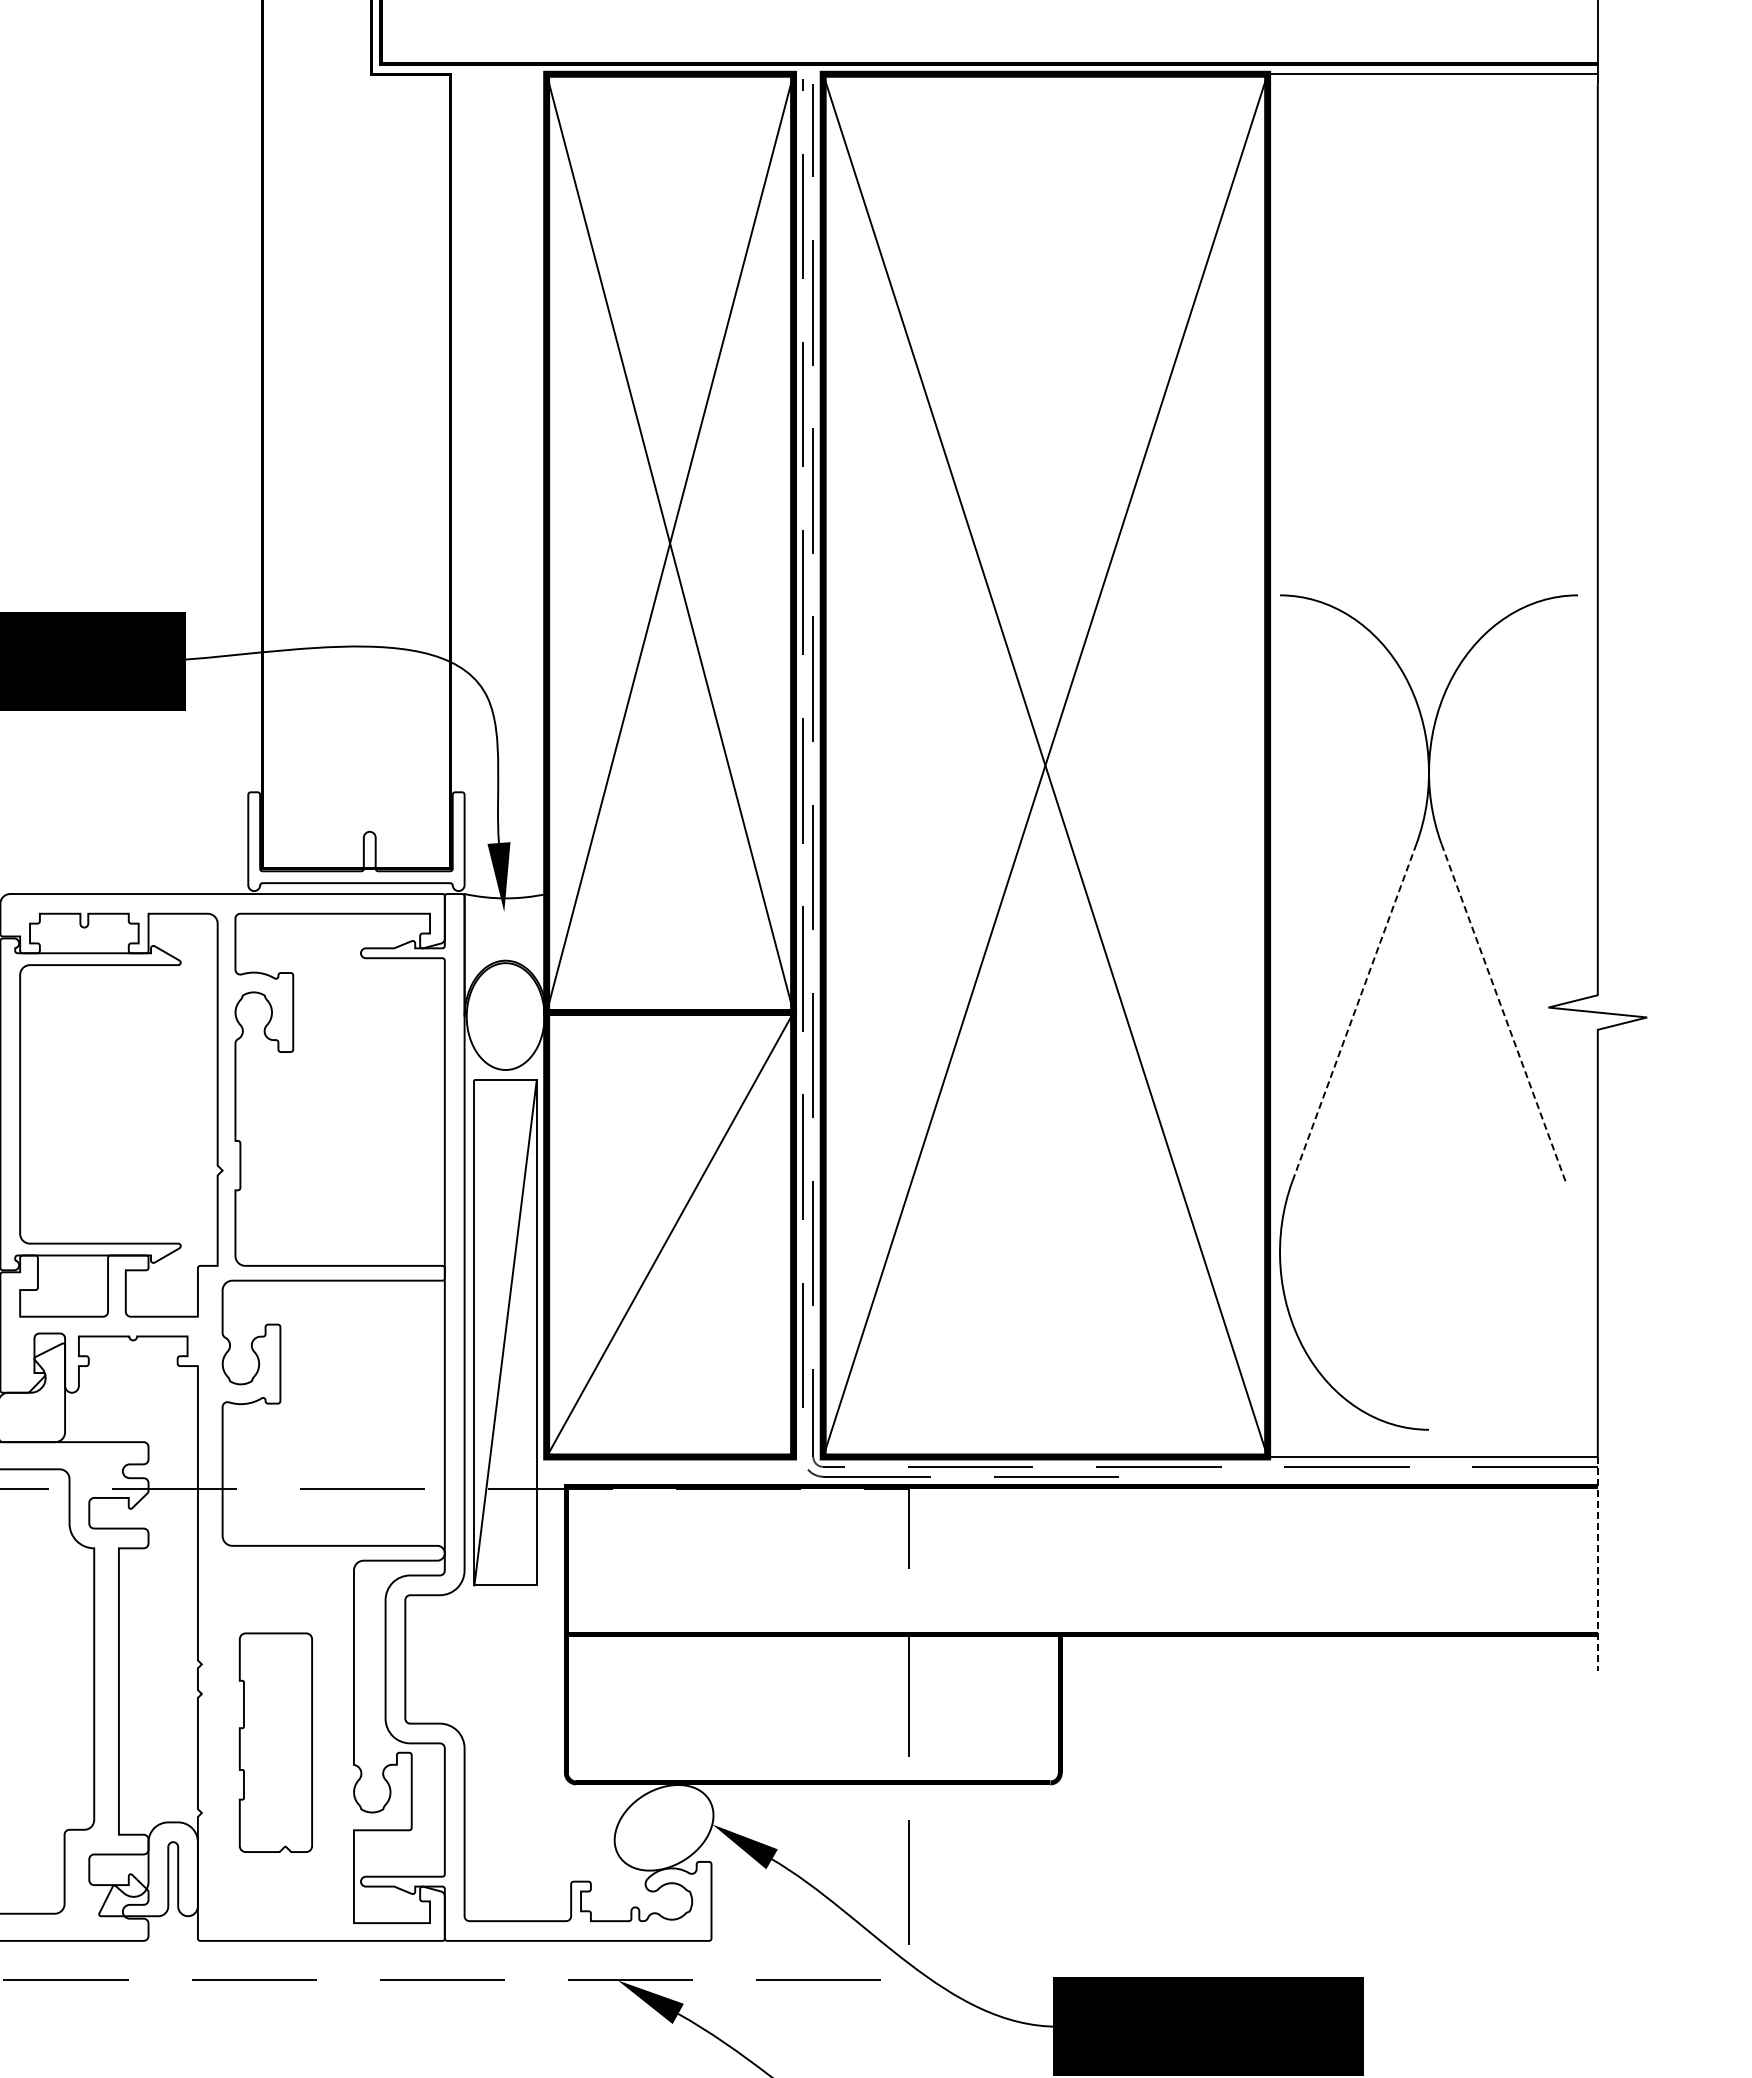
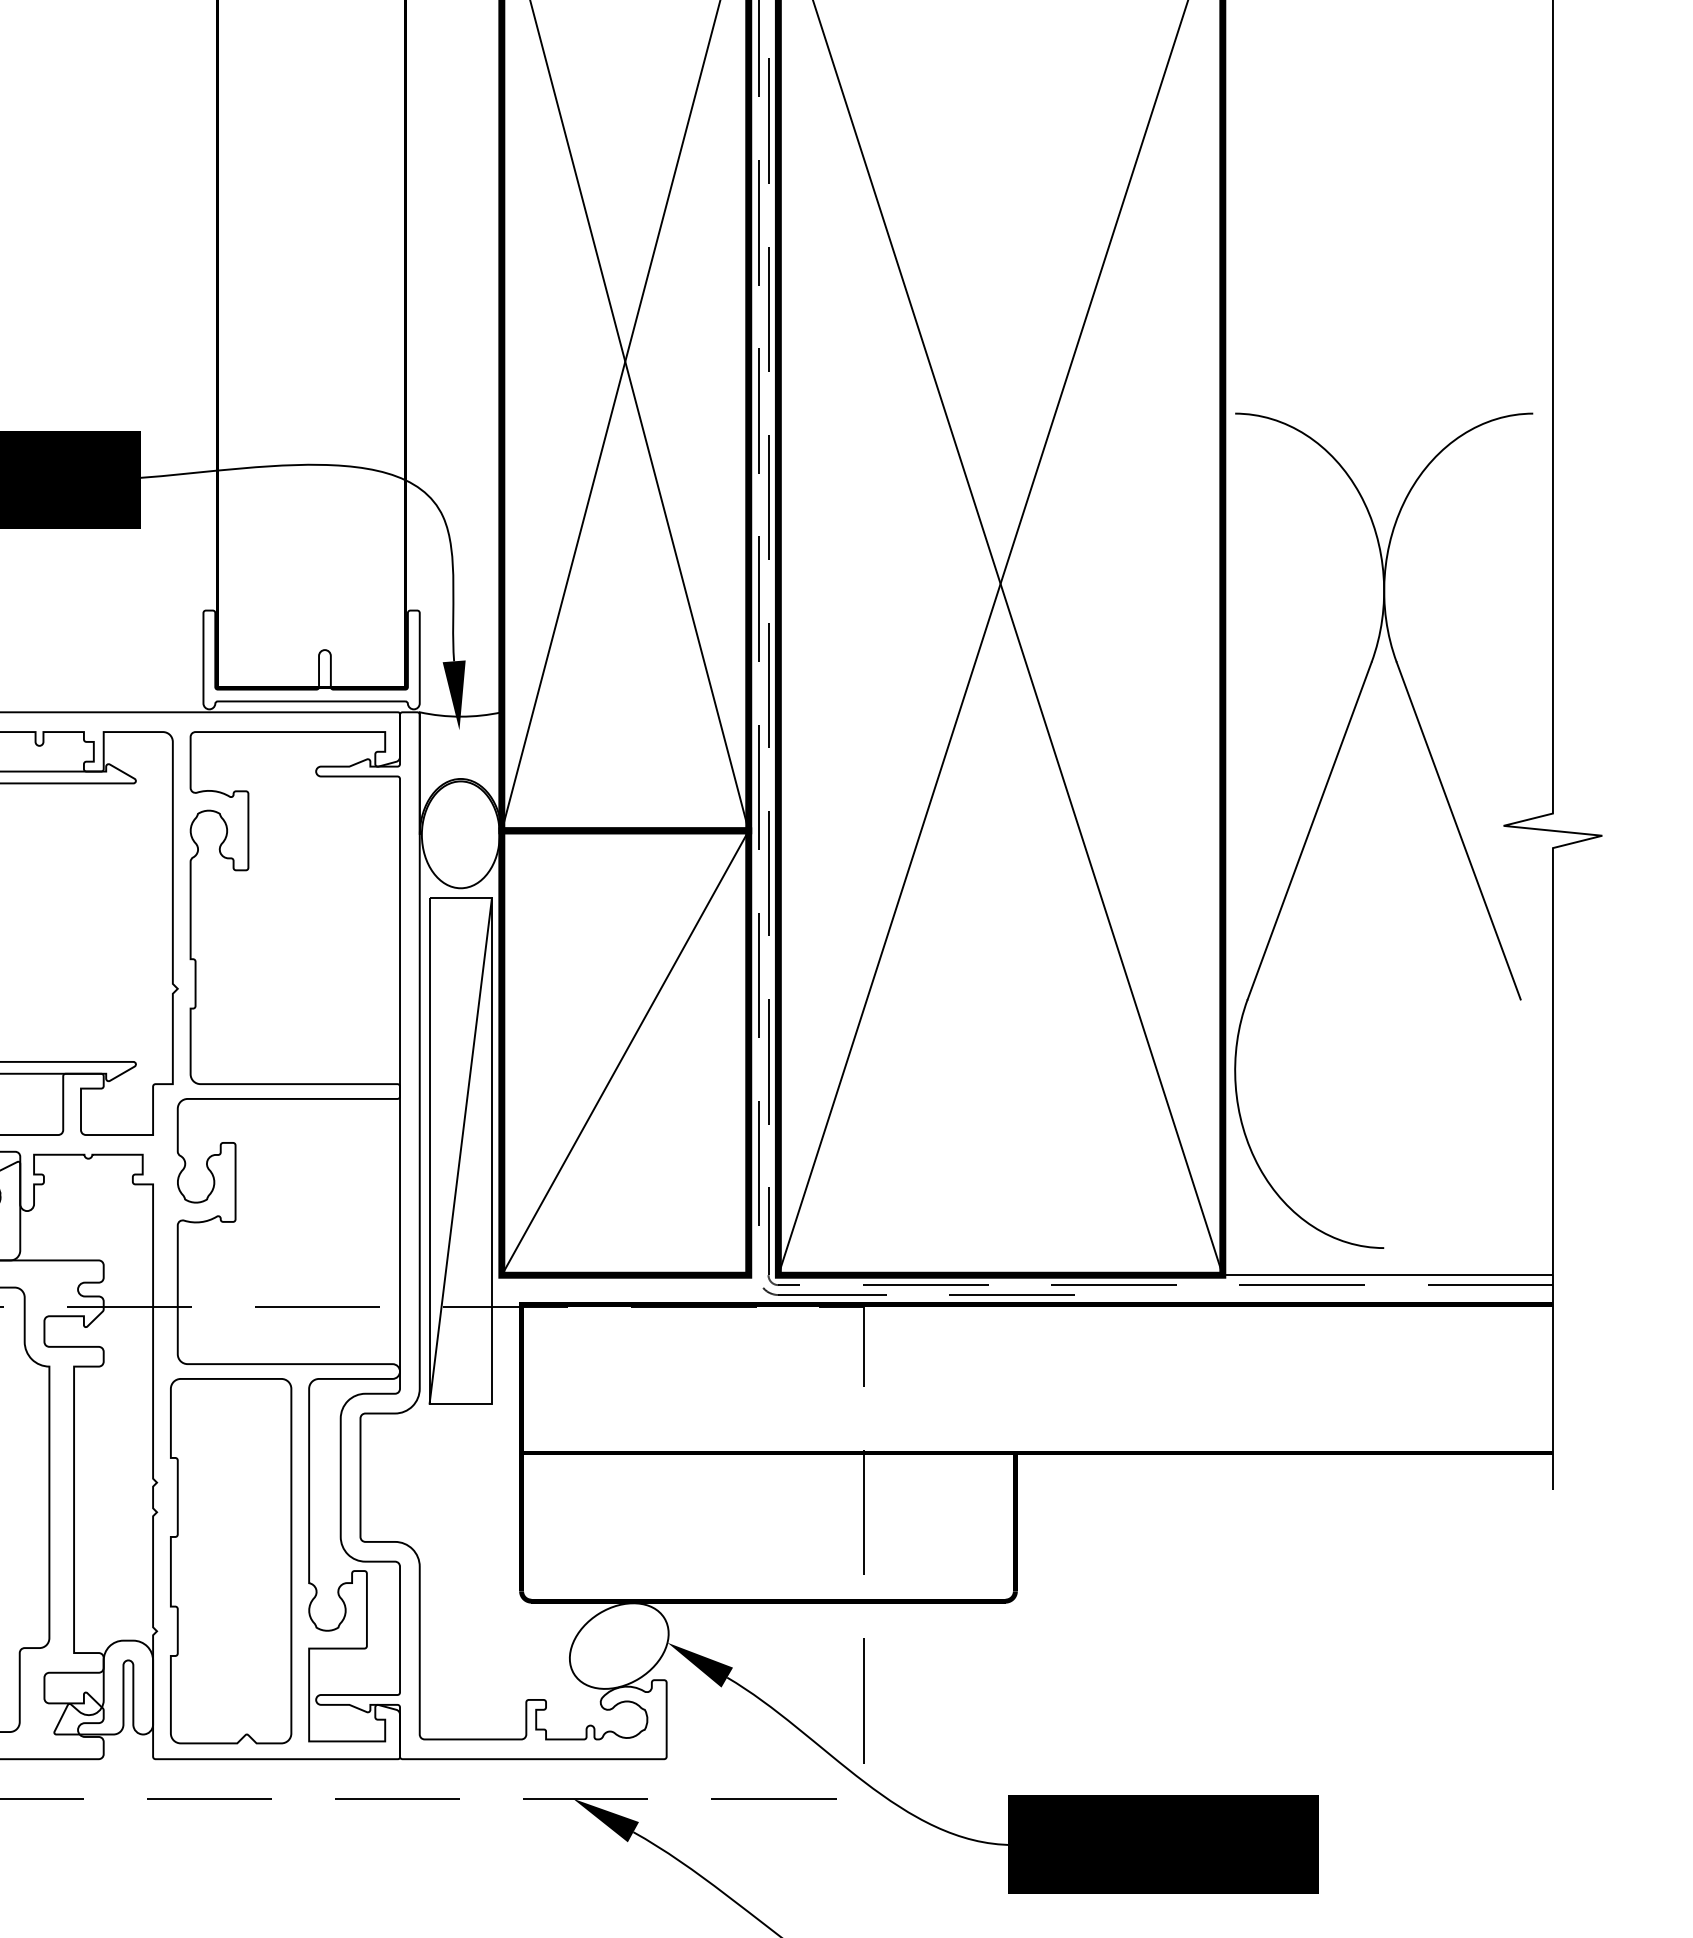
line: (1354, 1012) -> (1309, 830), dashed -> solid
line: (1503, 1012) -> (1458, 830), dashed -> solid
line: (1597, 1564) -> (1552, 1382), dashed -> solid
part: (275, 1742) -> (230, 1560), size x1.67

